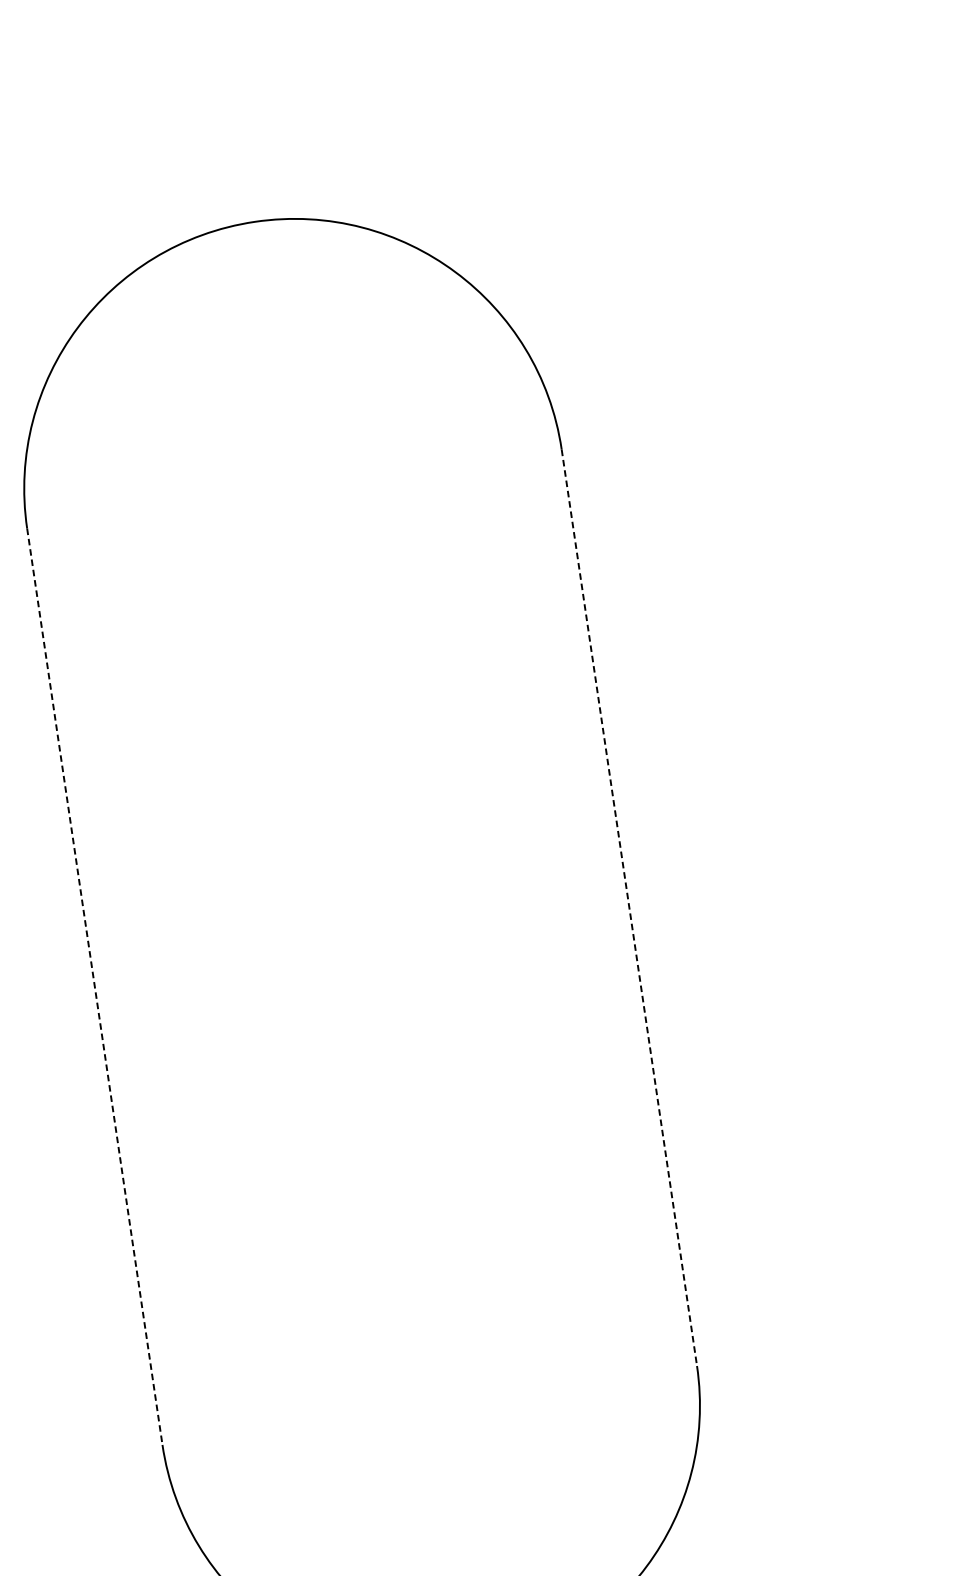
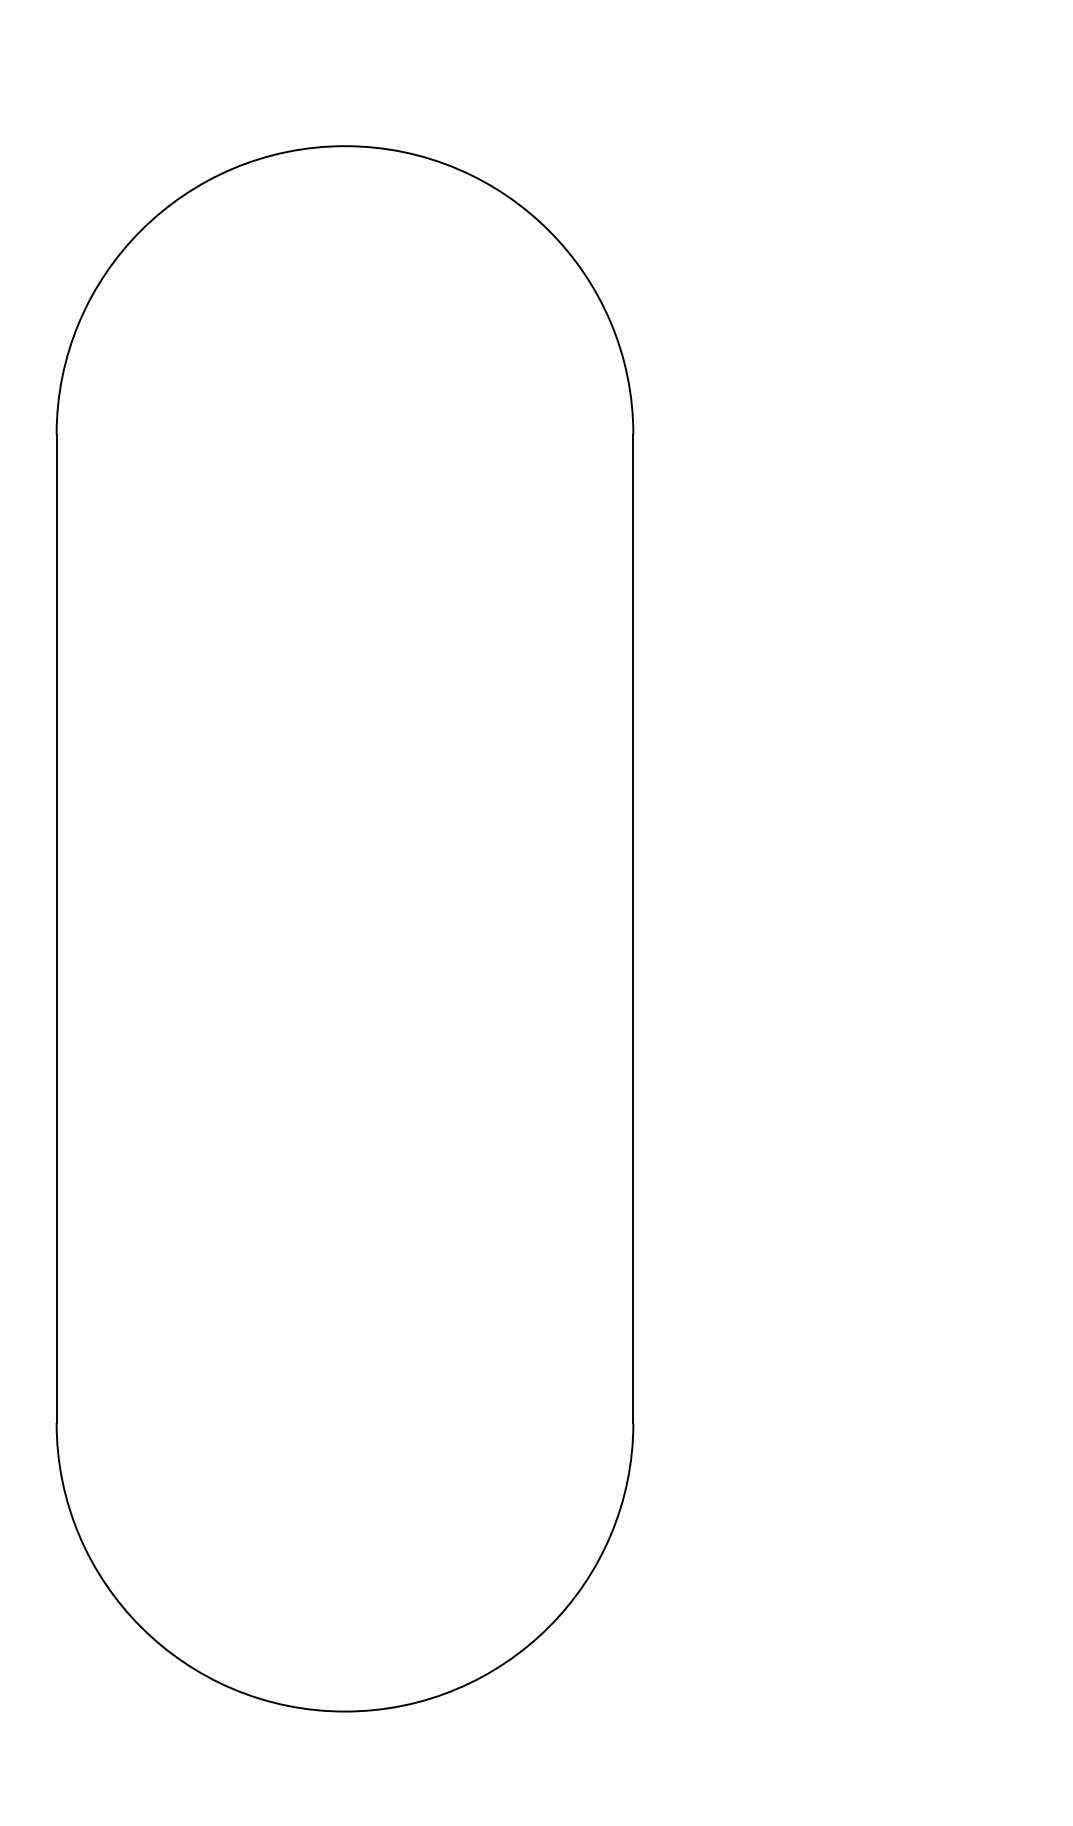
line: (629, 908) -> (633, 929), dashed -> solid
line: (94, 987) -> (56, 929), dashed -> solid

